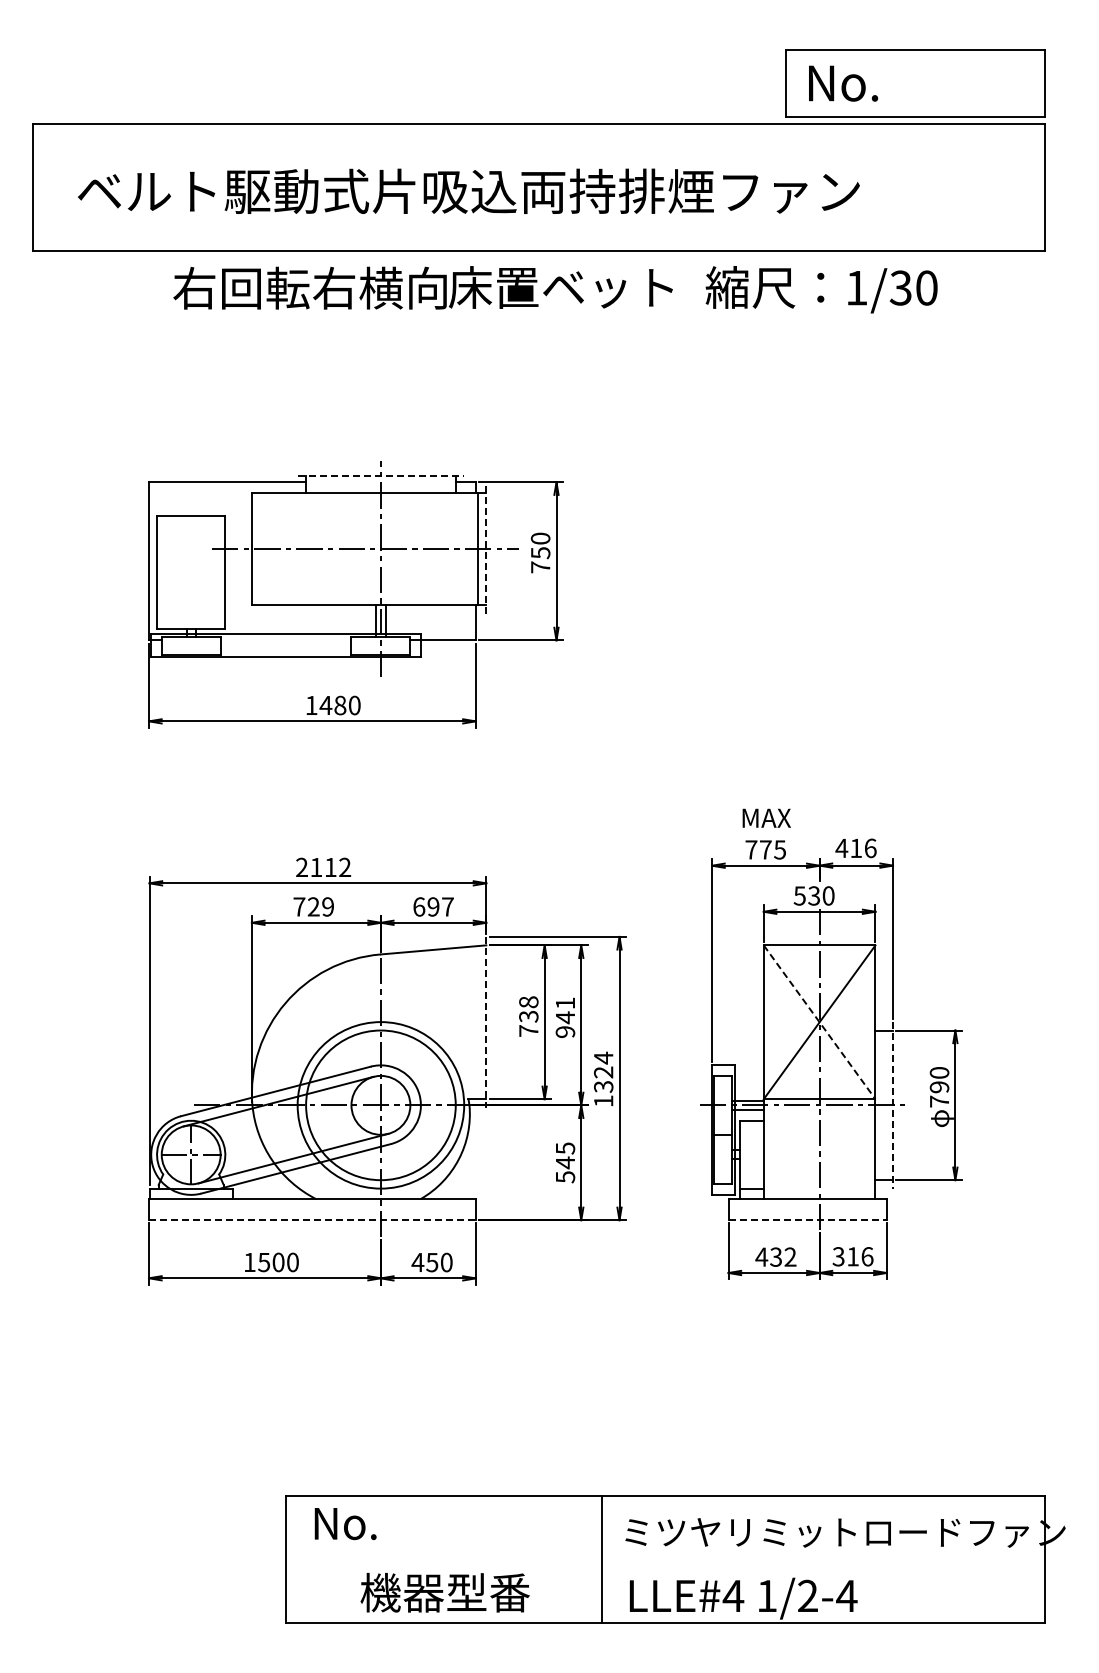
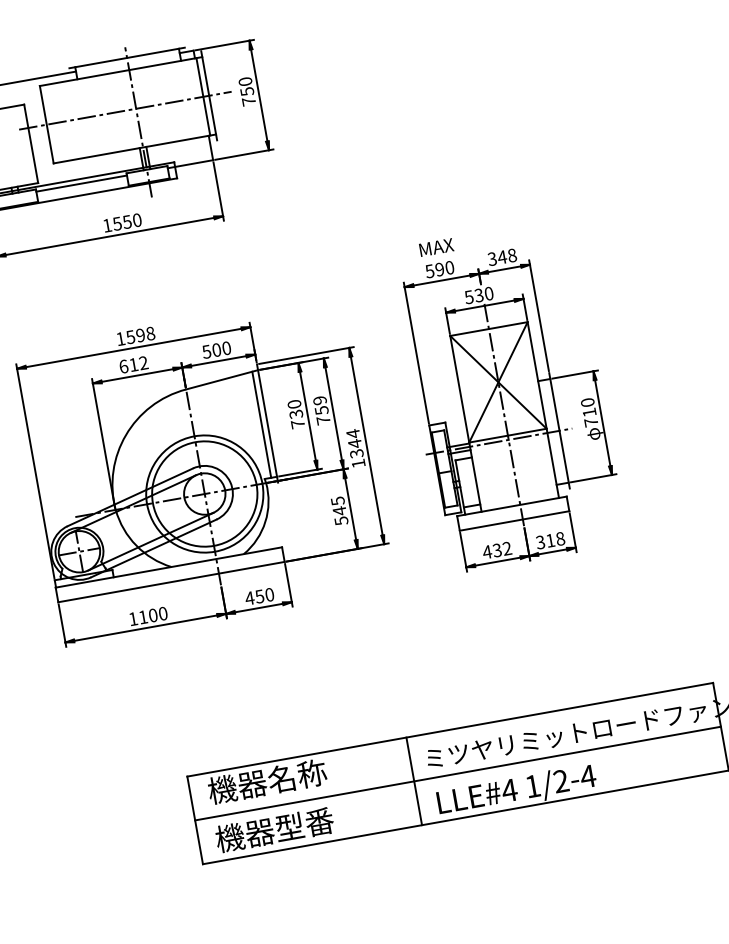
line: (381, 475) -> (127, 57), dashed -> solid
line: (486, 548) -> (209, 95), dashed -> solid
line: (285, 640) -> (81, 183), added
text: (332, 705) -> (121, 222), 1480 -> 1550
text: (855, 848) -> (501, 257), 416 -> 348
text: (765, 849) -> (439, 269), 775 -> 590
text: (323, 867) -> (135, 336), 2112 -> 1598
text: (313, 906) -> (133, 364), 729 -> 612
text: (433, 906) -> (216, 349), 697 -> 500
text: (528, 1002) -> (294, 404), 738 -> 730
text: (565, 1017) -> (321, 410), 941 -> 759
line: (477, 1022) -> (261, 424), added
line: (486, 1022) -> (267, 423), dashed -> solid
line: (819, 1022) -> (498, 382), dashed -> solid
text: (603, 1072) -> (354, 443), 1324 -> 1344
text: (939, 1087) -> (589, 412), 790 -> 710
line: (892, 1105) -> (559, 431), dashed -> solid
line: (312, 1220) -> (171, 582), dashed -> solid
line: (808, 1220) -> (515, 521), dashed -> solid
text: (867, 1256) -> (560, 538), 316 -> 318
text: (263, 1262) -> (142, 617), 1500 -> 1100
text: (396, 1523) -> (267, 781), No. -> 機器名称
line: (665, 1559) -> (457, 773), added
text: (444, 1592) -> (274, 829), moved

